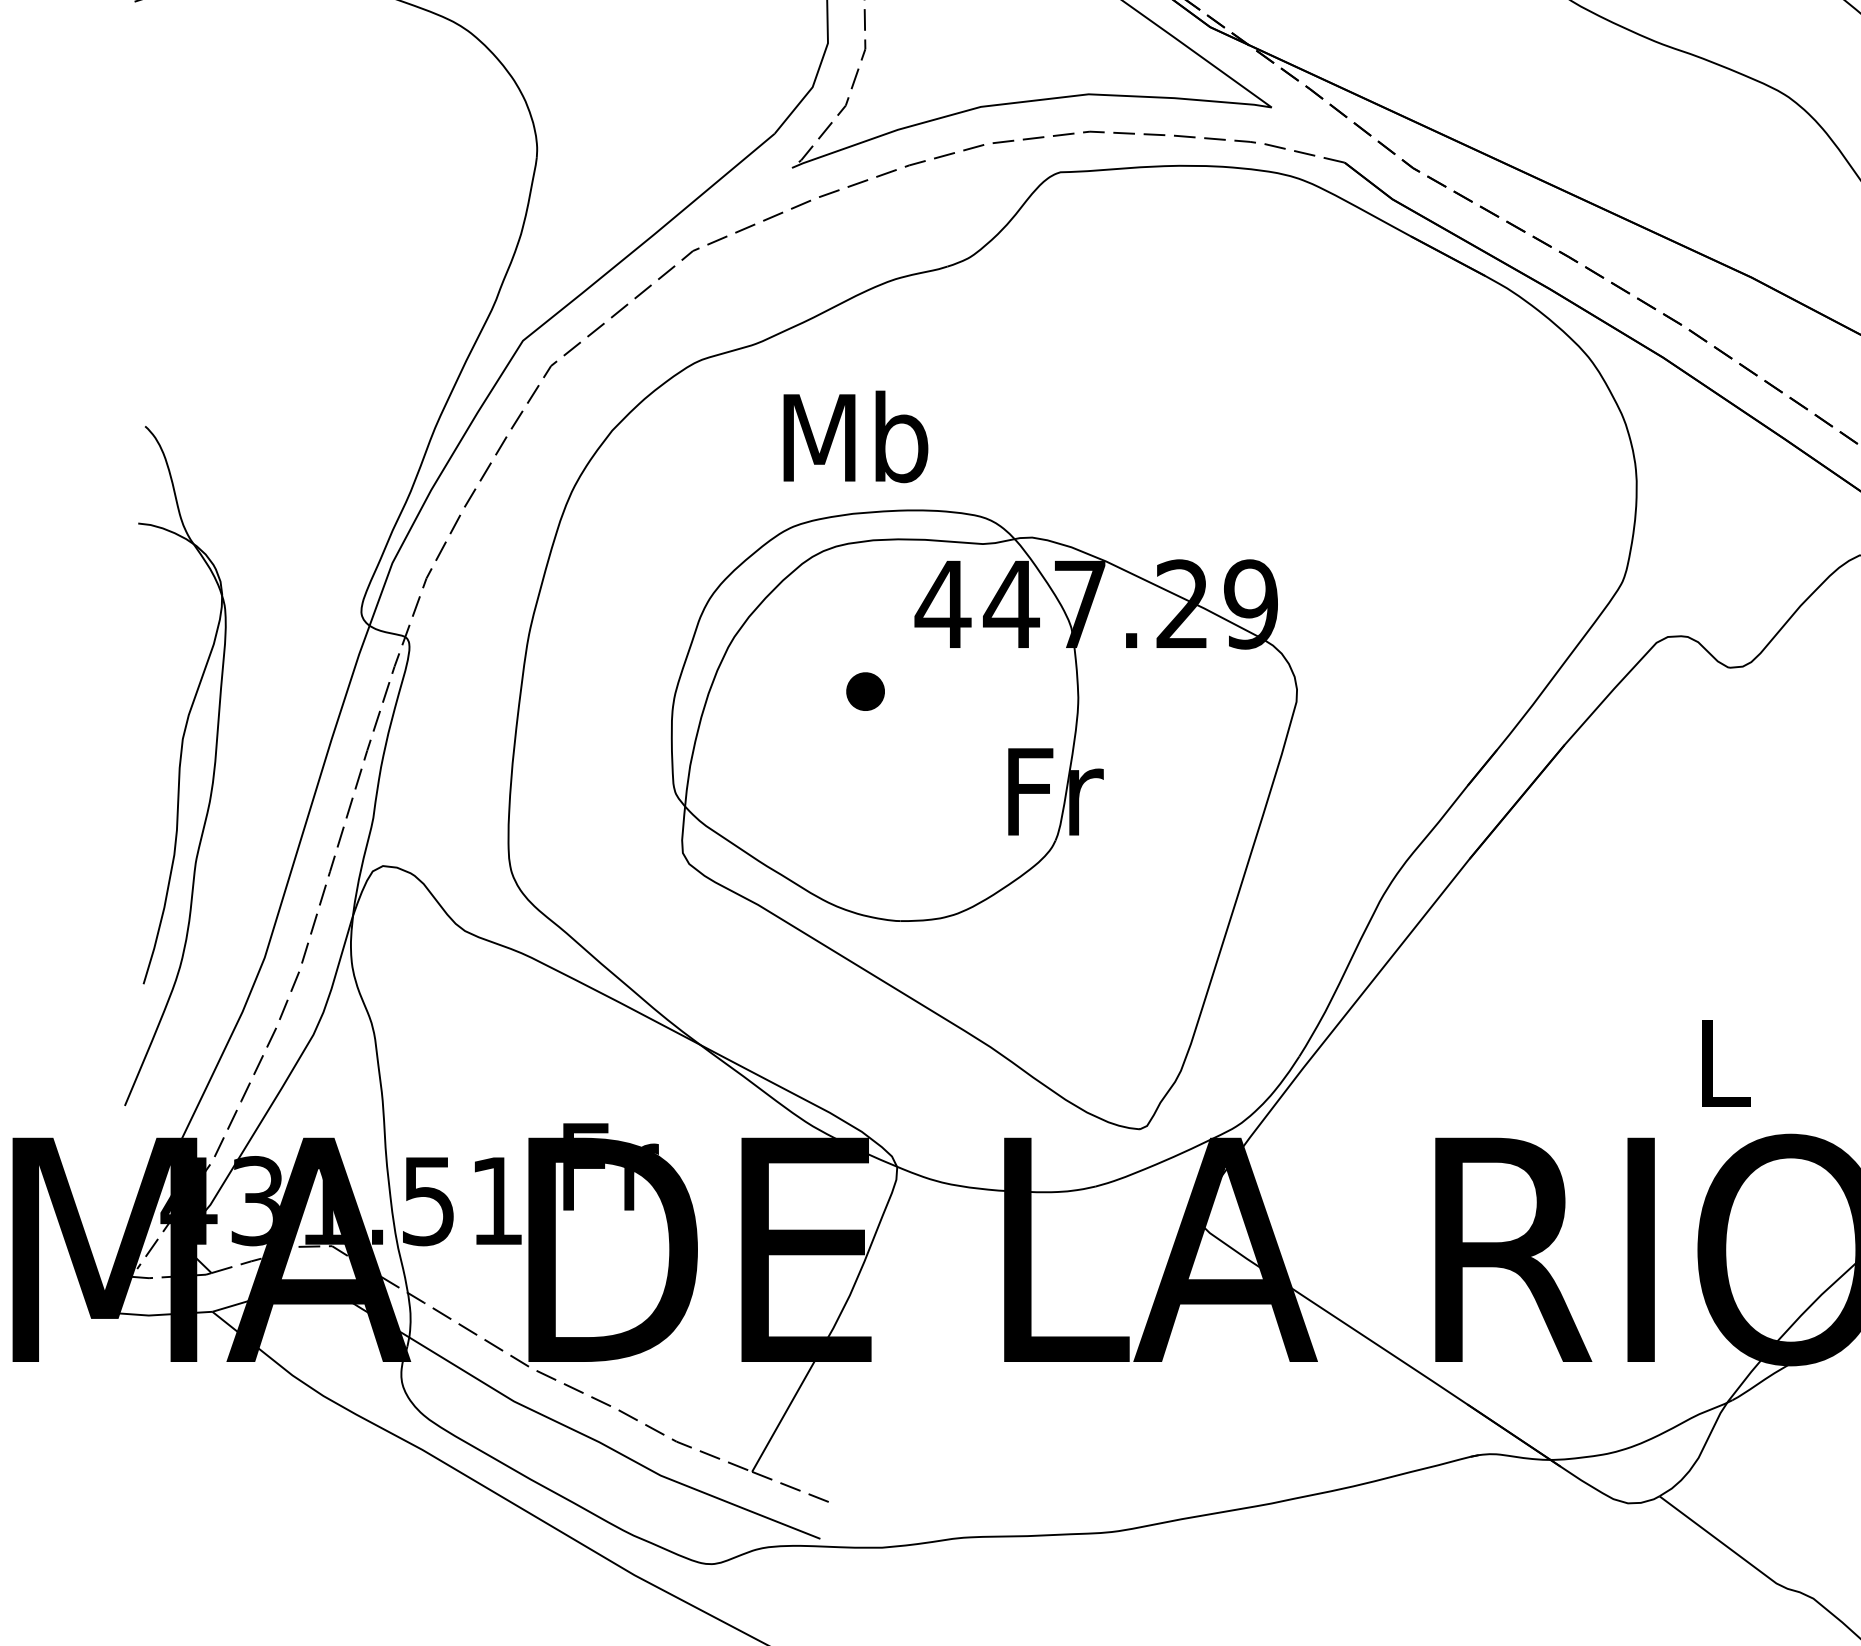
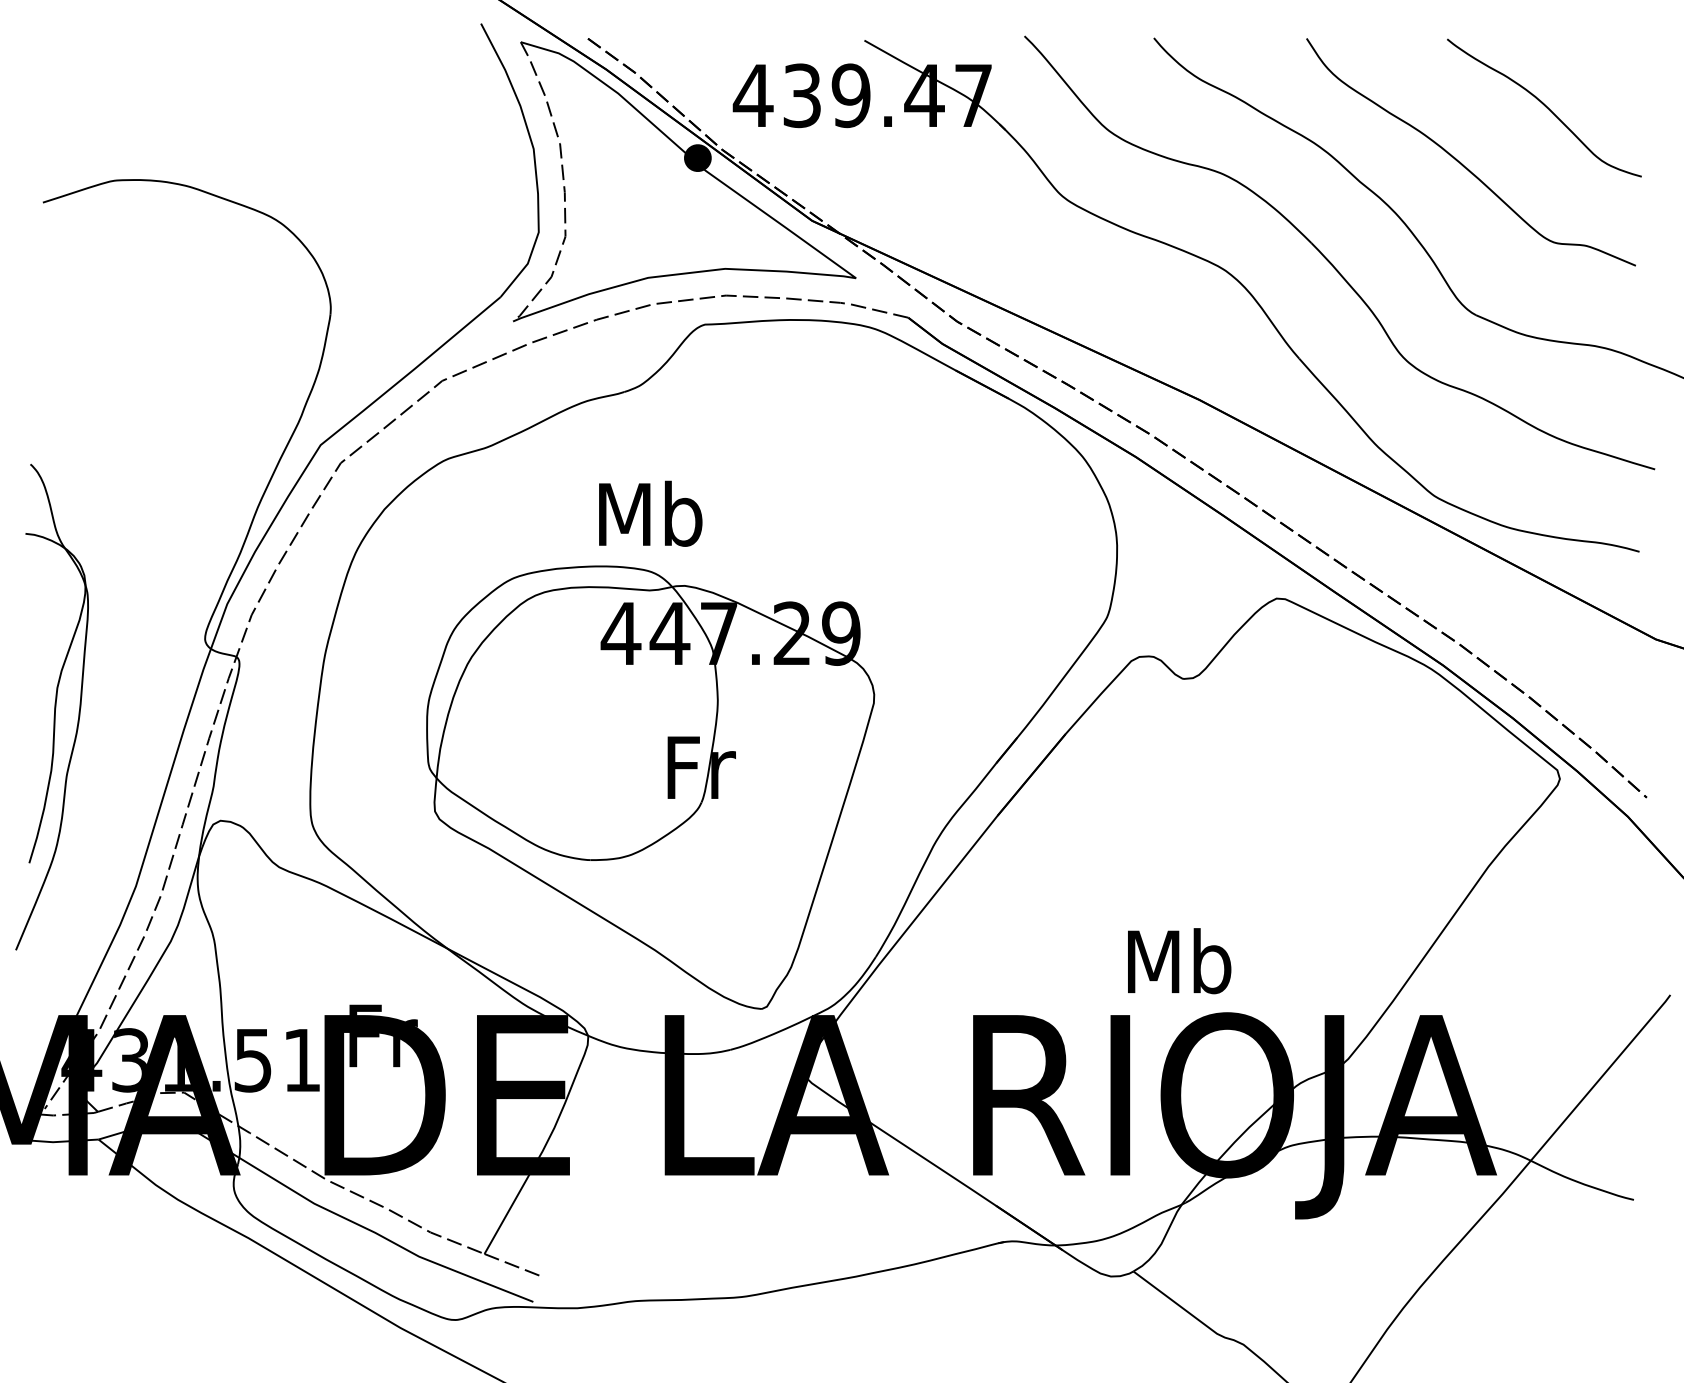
text: (855, 436) -> (650, 513), moved
part: (865, 690) -> (565, 695), removed
part: (174, 765) -> (51, 706), moved
text: (1723, 1062) -> (1179, 961), L -> Mb

